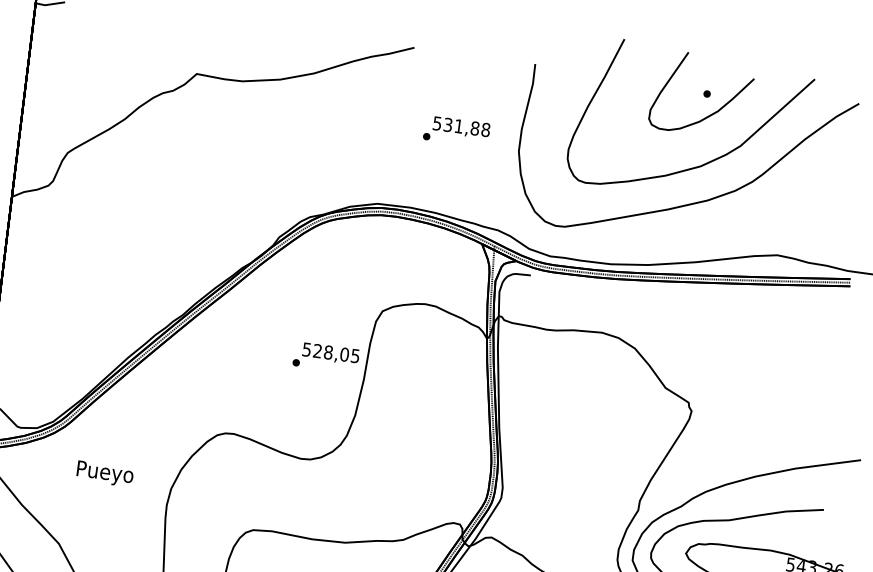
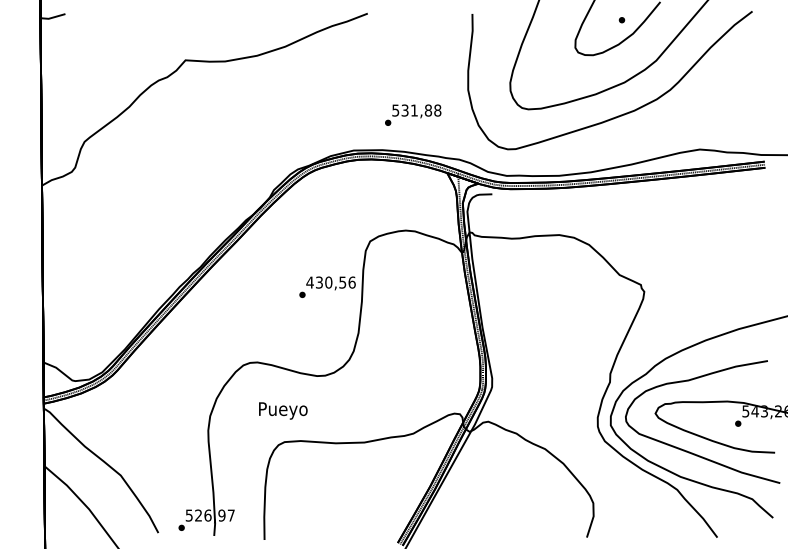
text: (457, 130) -> (413, 114), moved
text: (330, 352) -> (330, 282), 528,05 -> 430,56
text: (105, 473) -> (283, 410), moved

